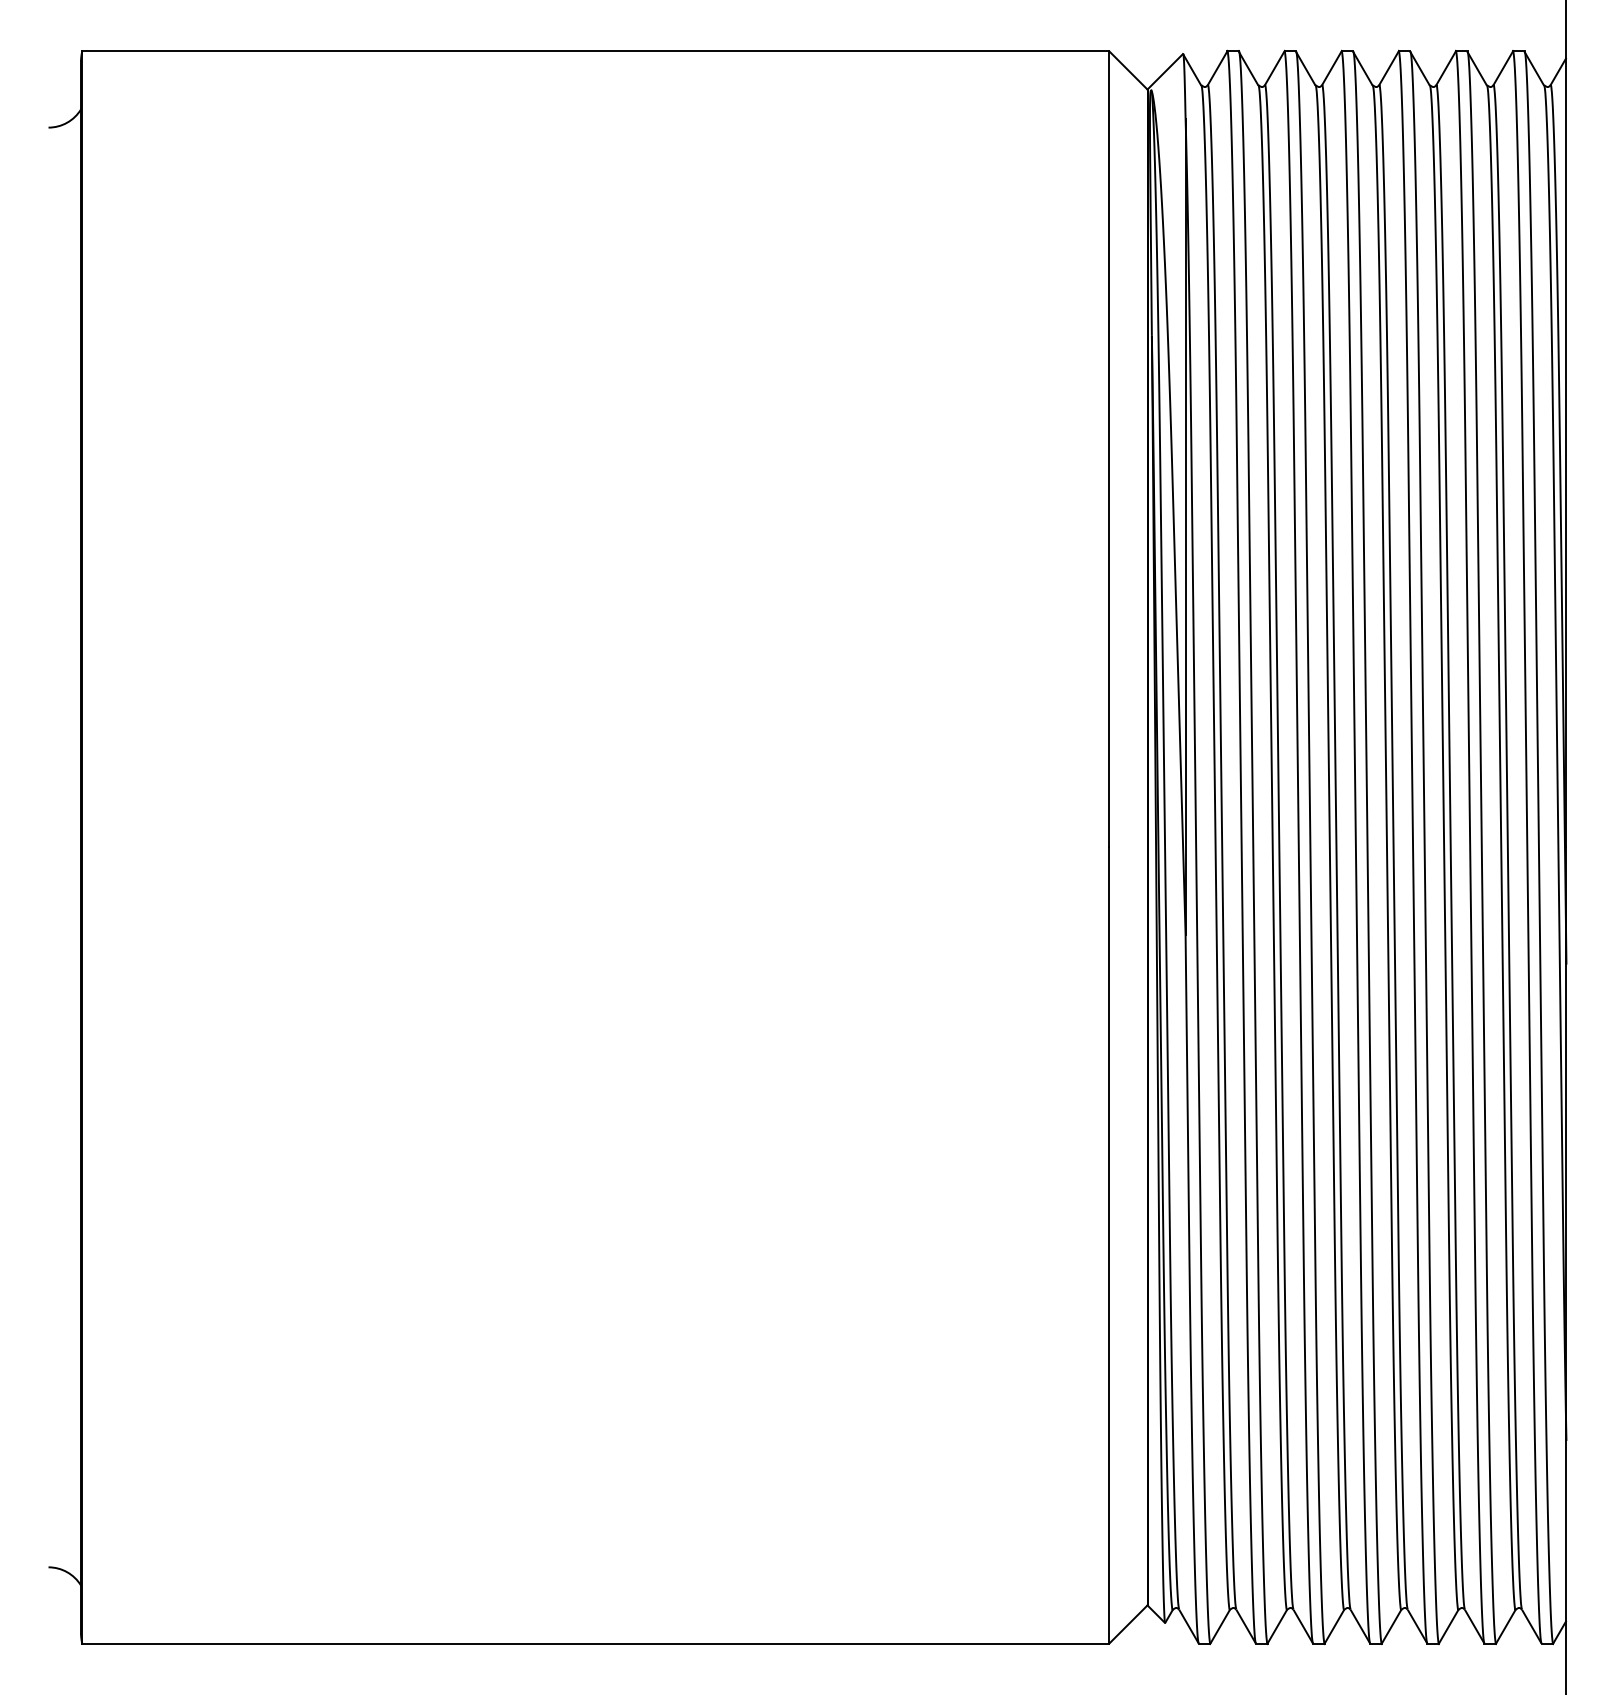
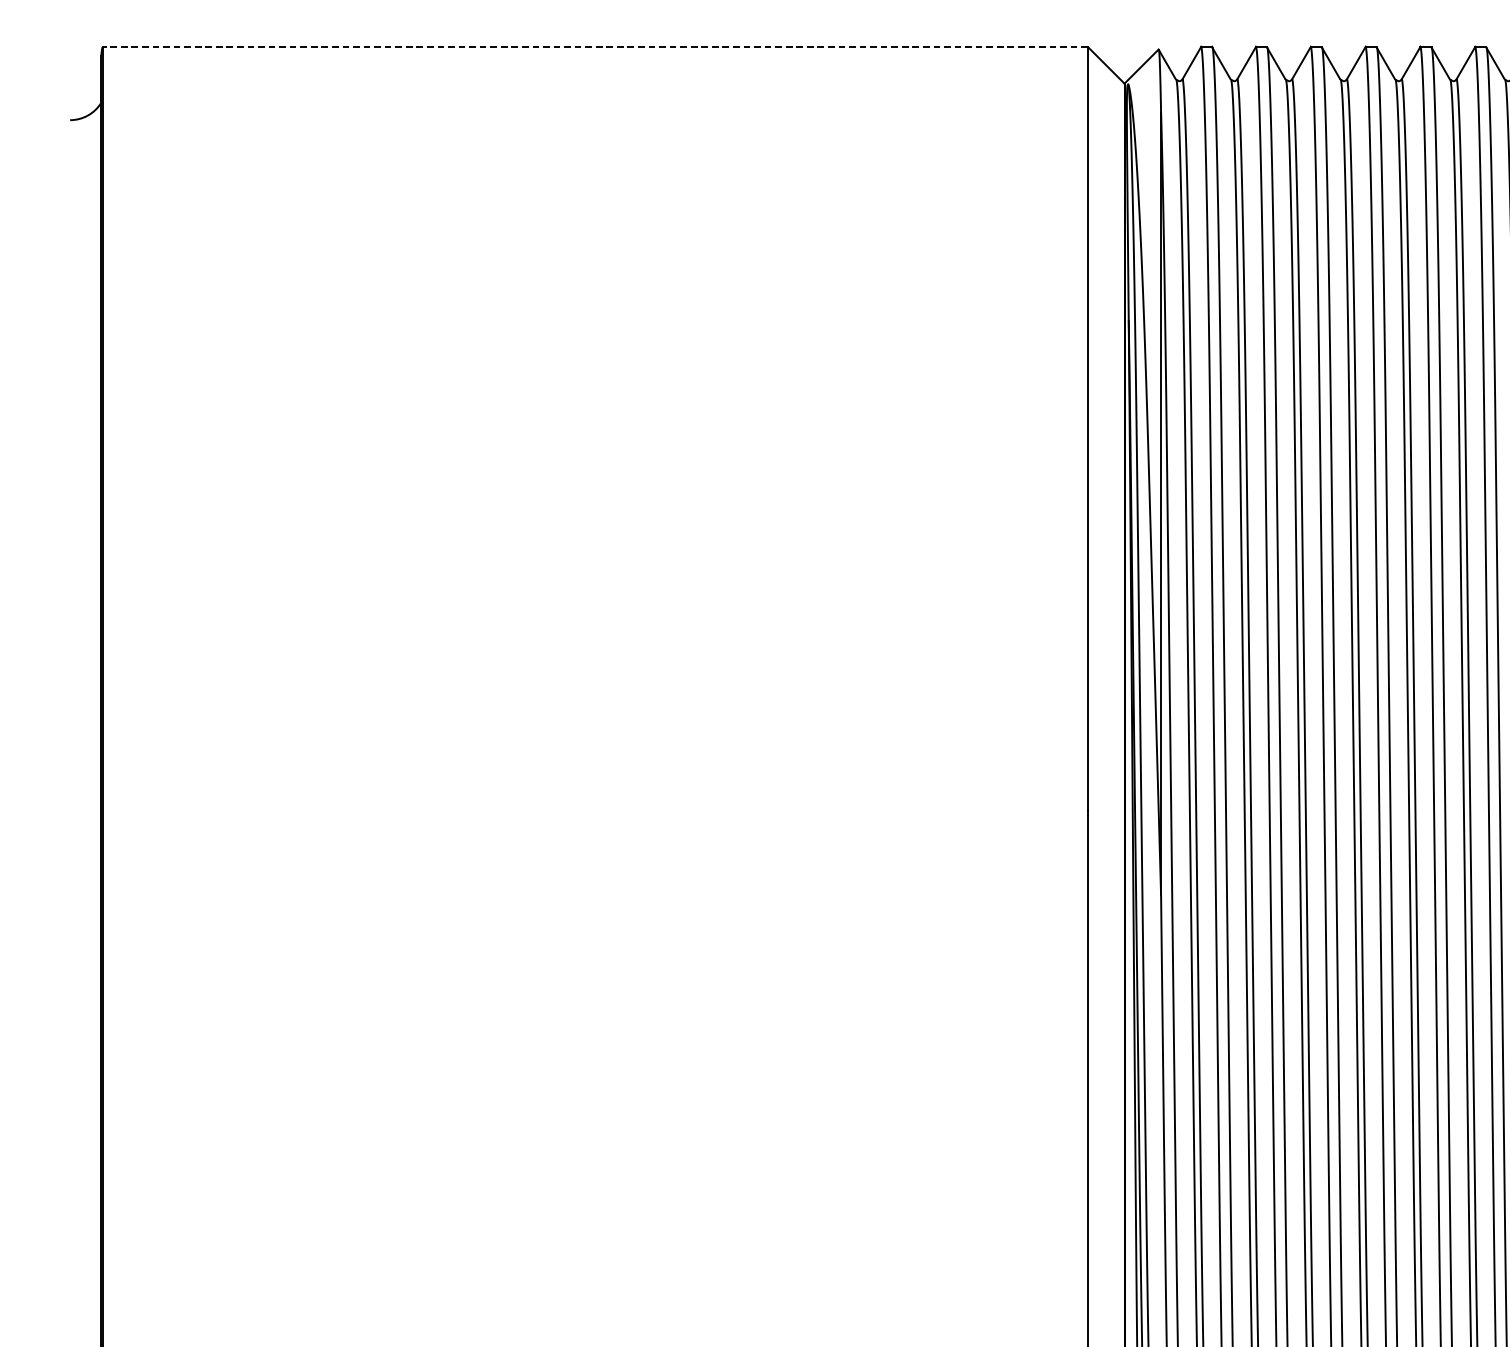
line: (595, 51) -> (594, 47), solid -> dashed

